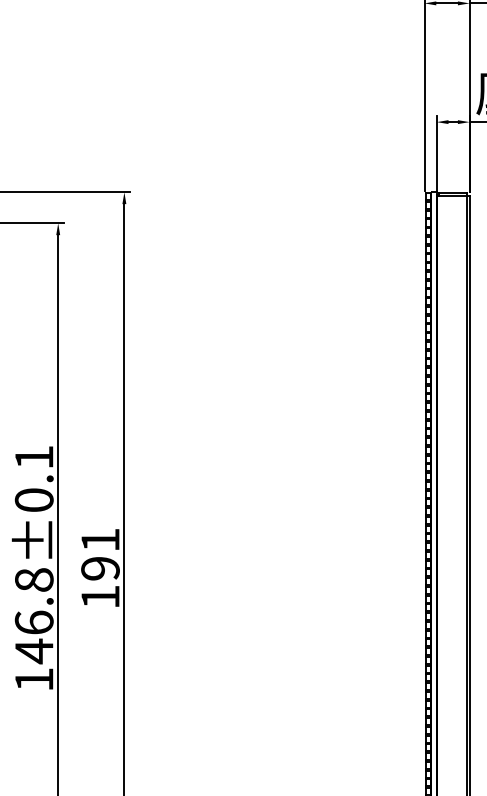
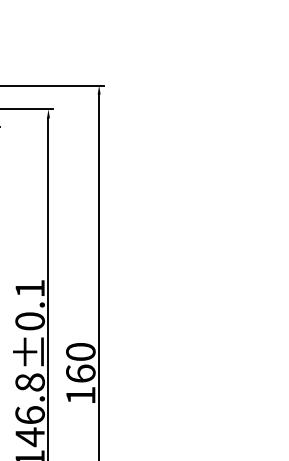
text: (100, 554) -> (80, 362), 191 -> 160

